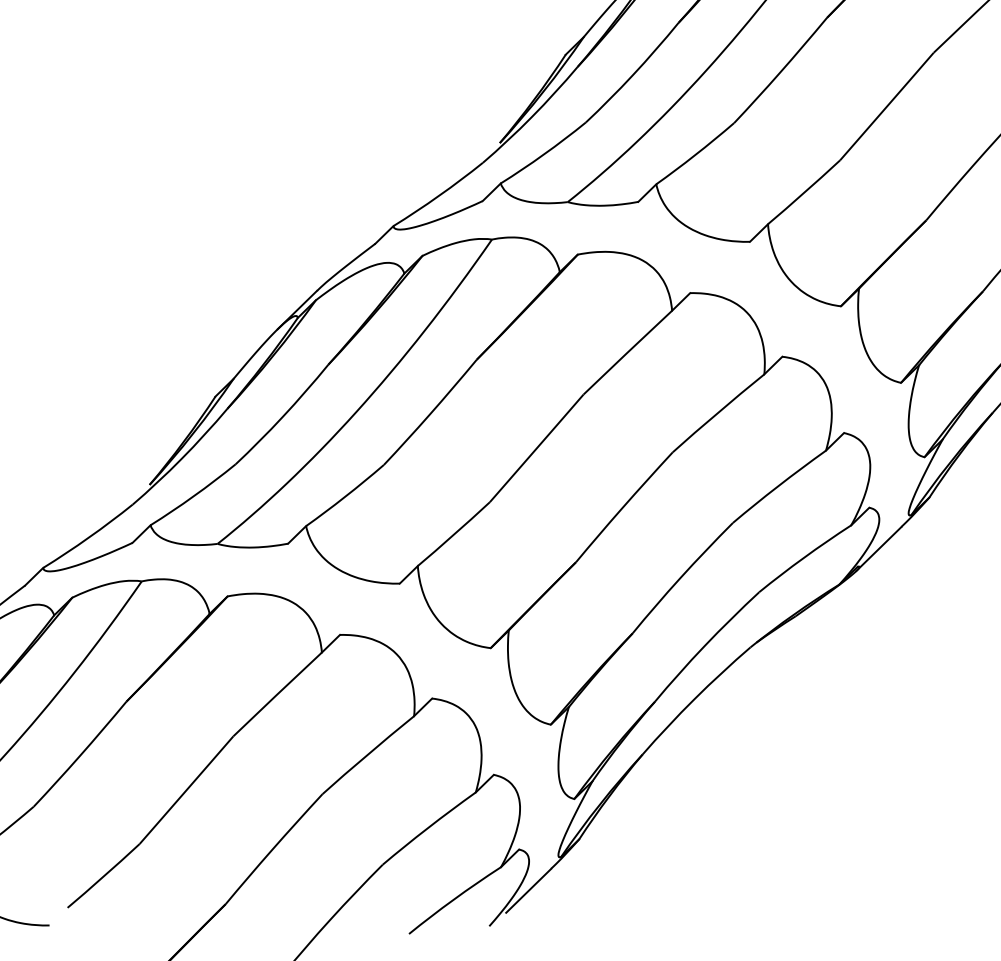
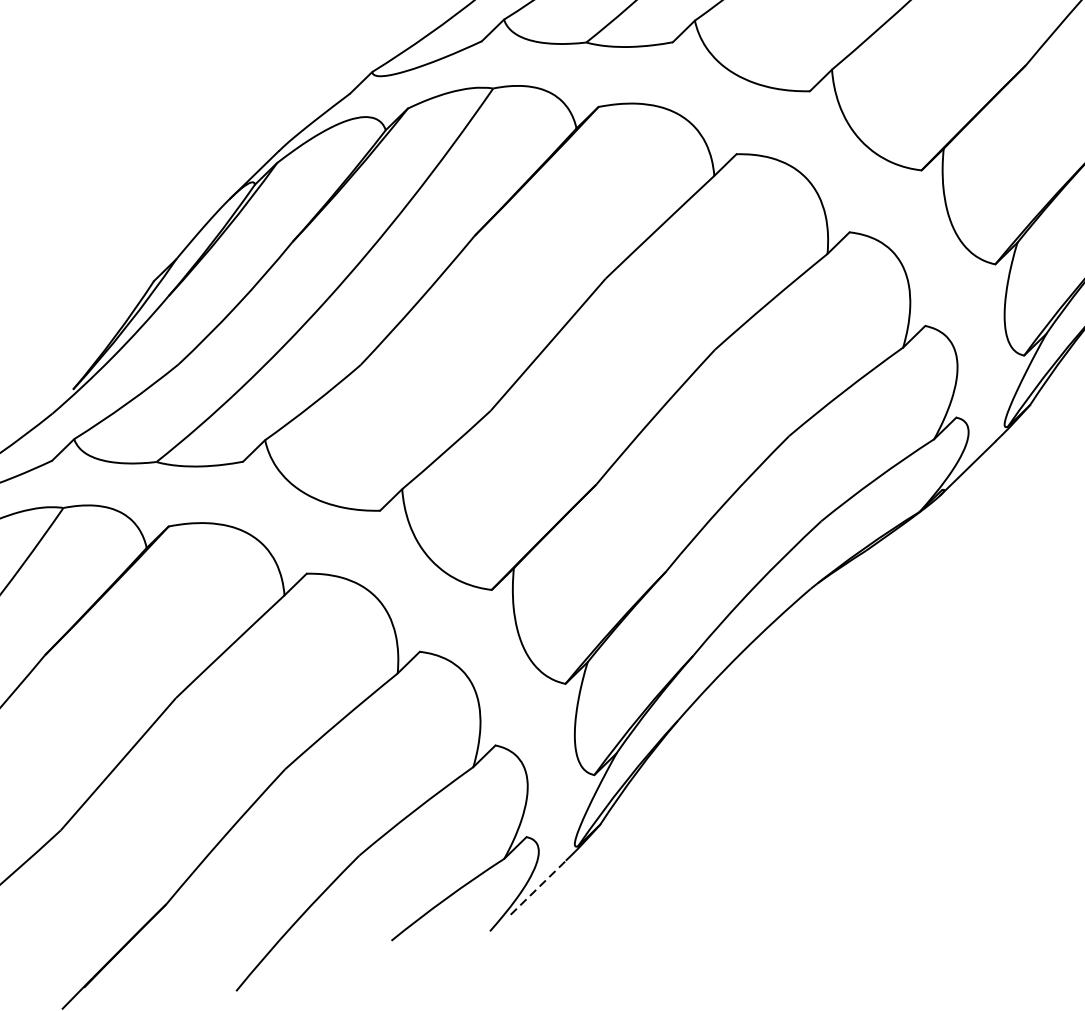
line: (529, 890) -> (539, 887), solid -> dashed

